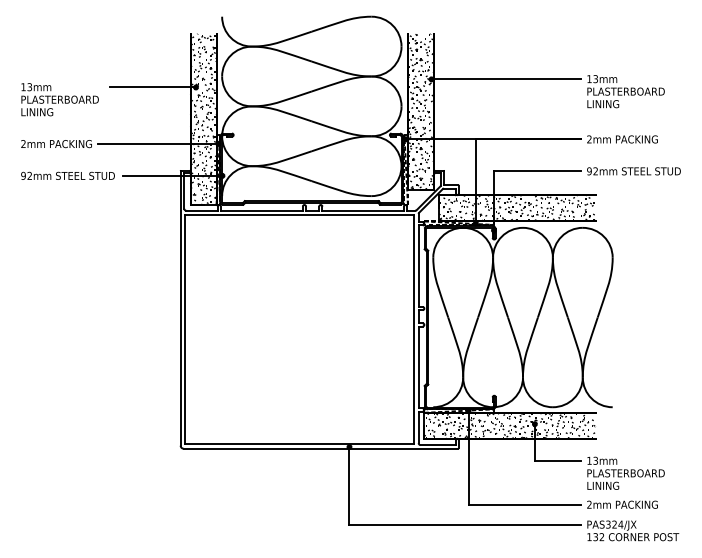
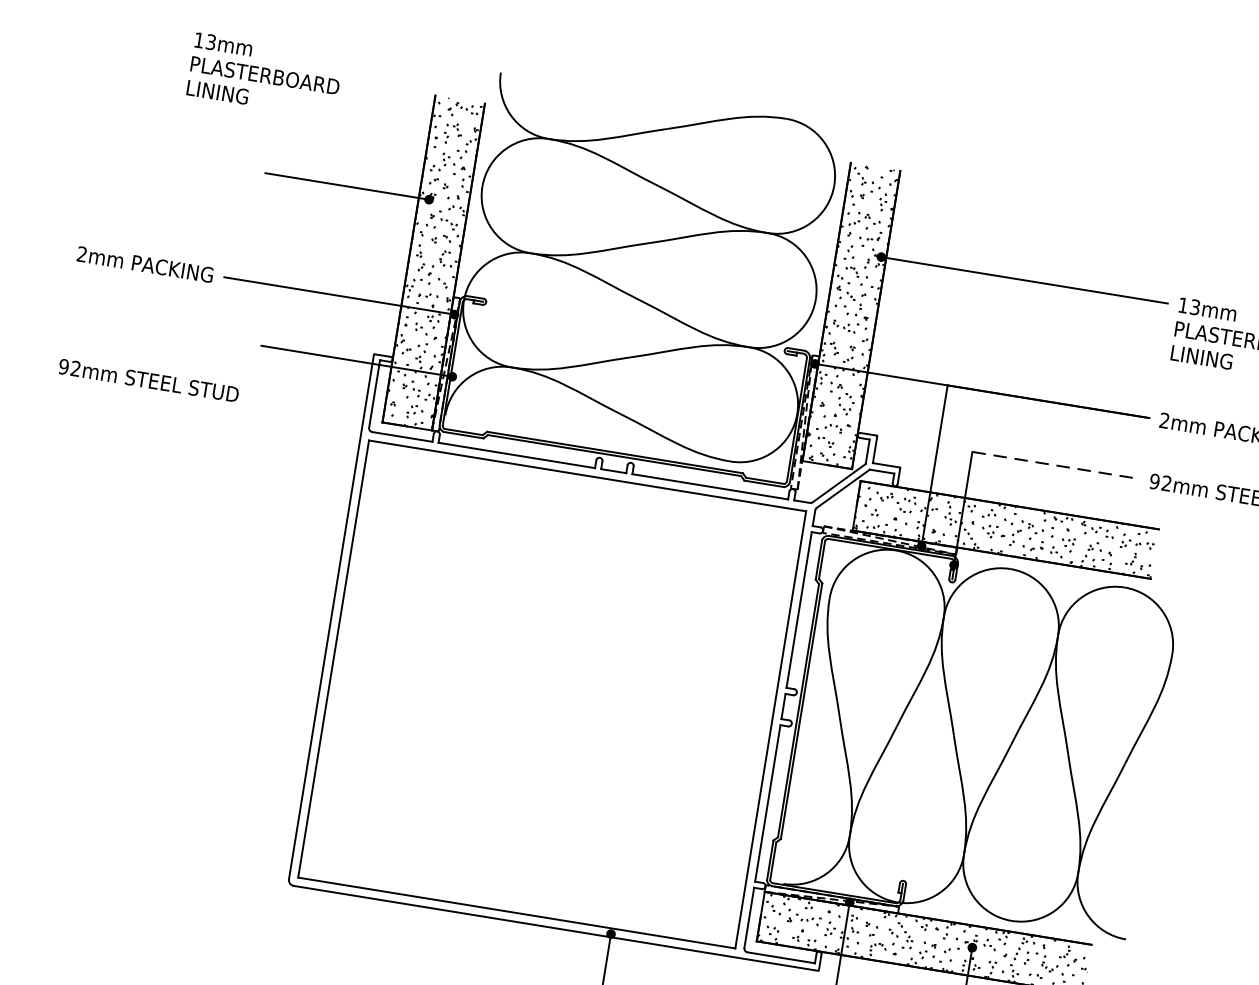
text: (59, 99) -> (264, 74), moved
line: (537, 171) -> (1055, 465), solid -> dashed
text: (67, 175) -> (148, 379), moved

